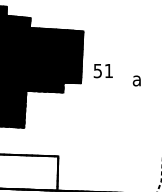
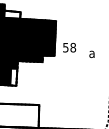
fill: (18, 21) -> (12, 14), removed
text: (109, 70) -> (73, 47), 51 -> 58
fill: (19, 113) -> (13, 76), removed

